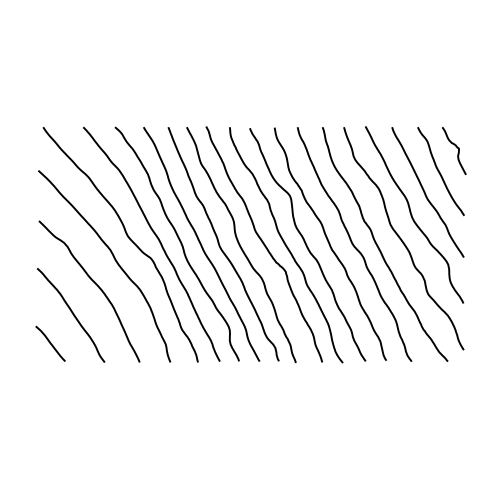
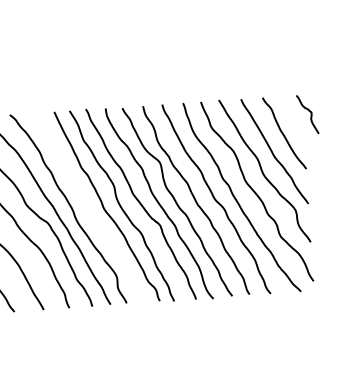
curve: (456, 147) -> (309, 111), moved
curve: (201, 244) -> (88, 207), removed

